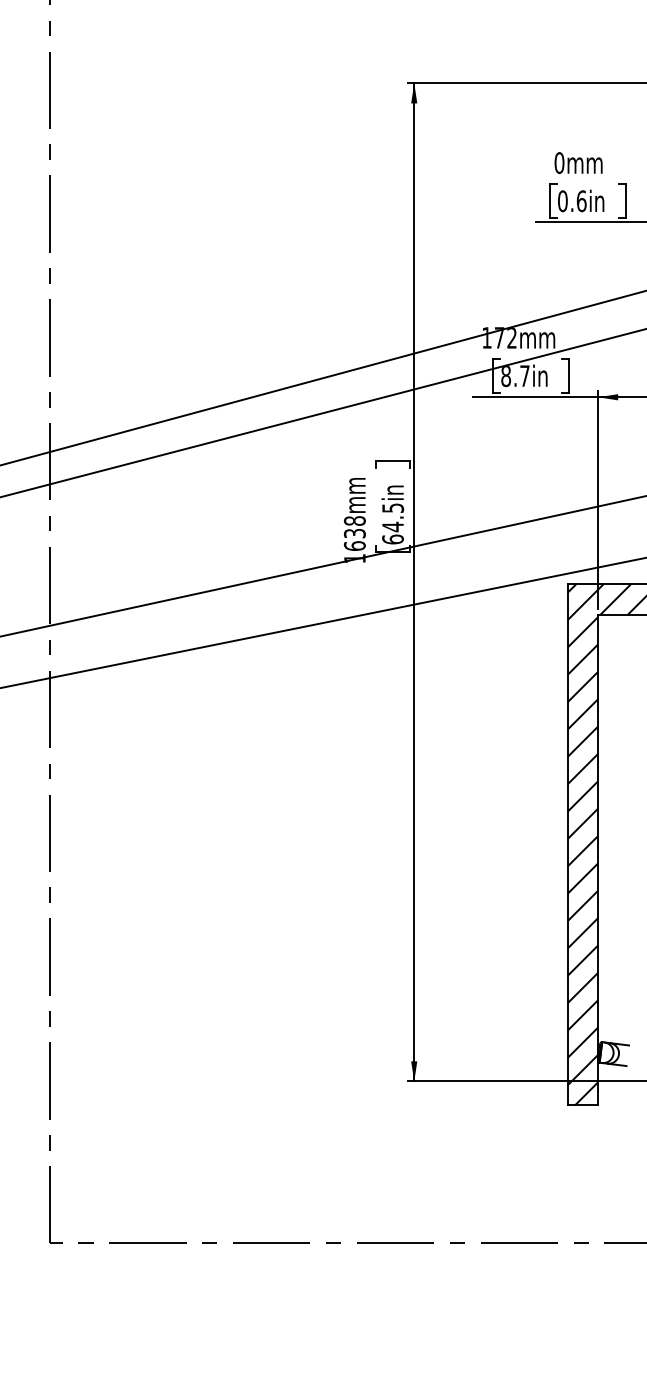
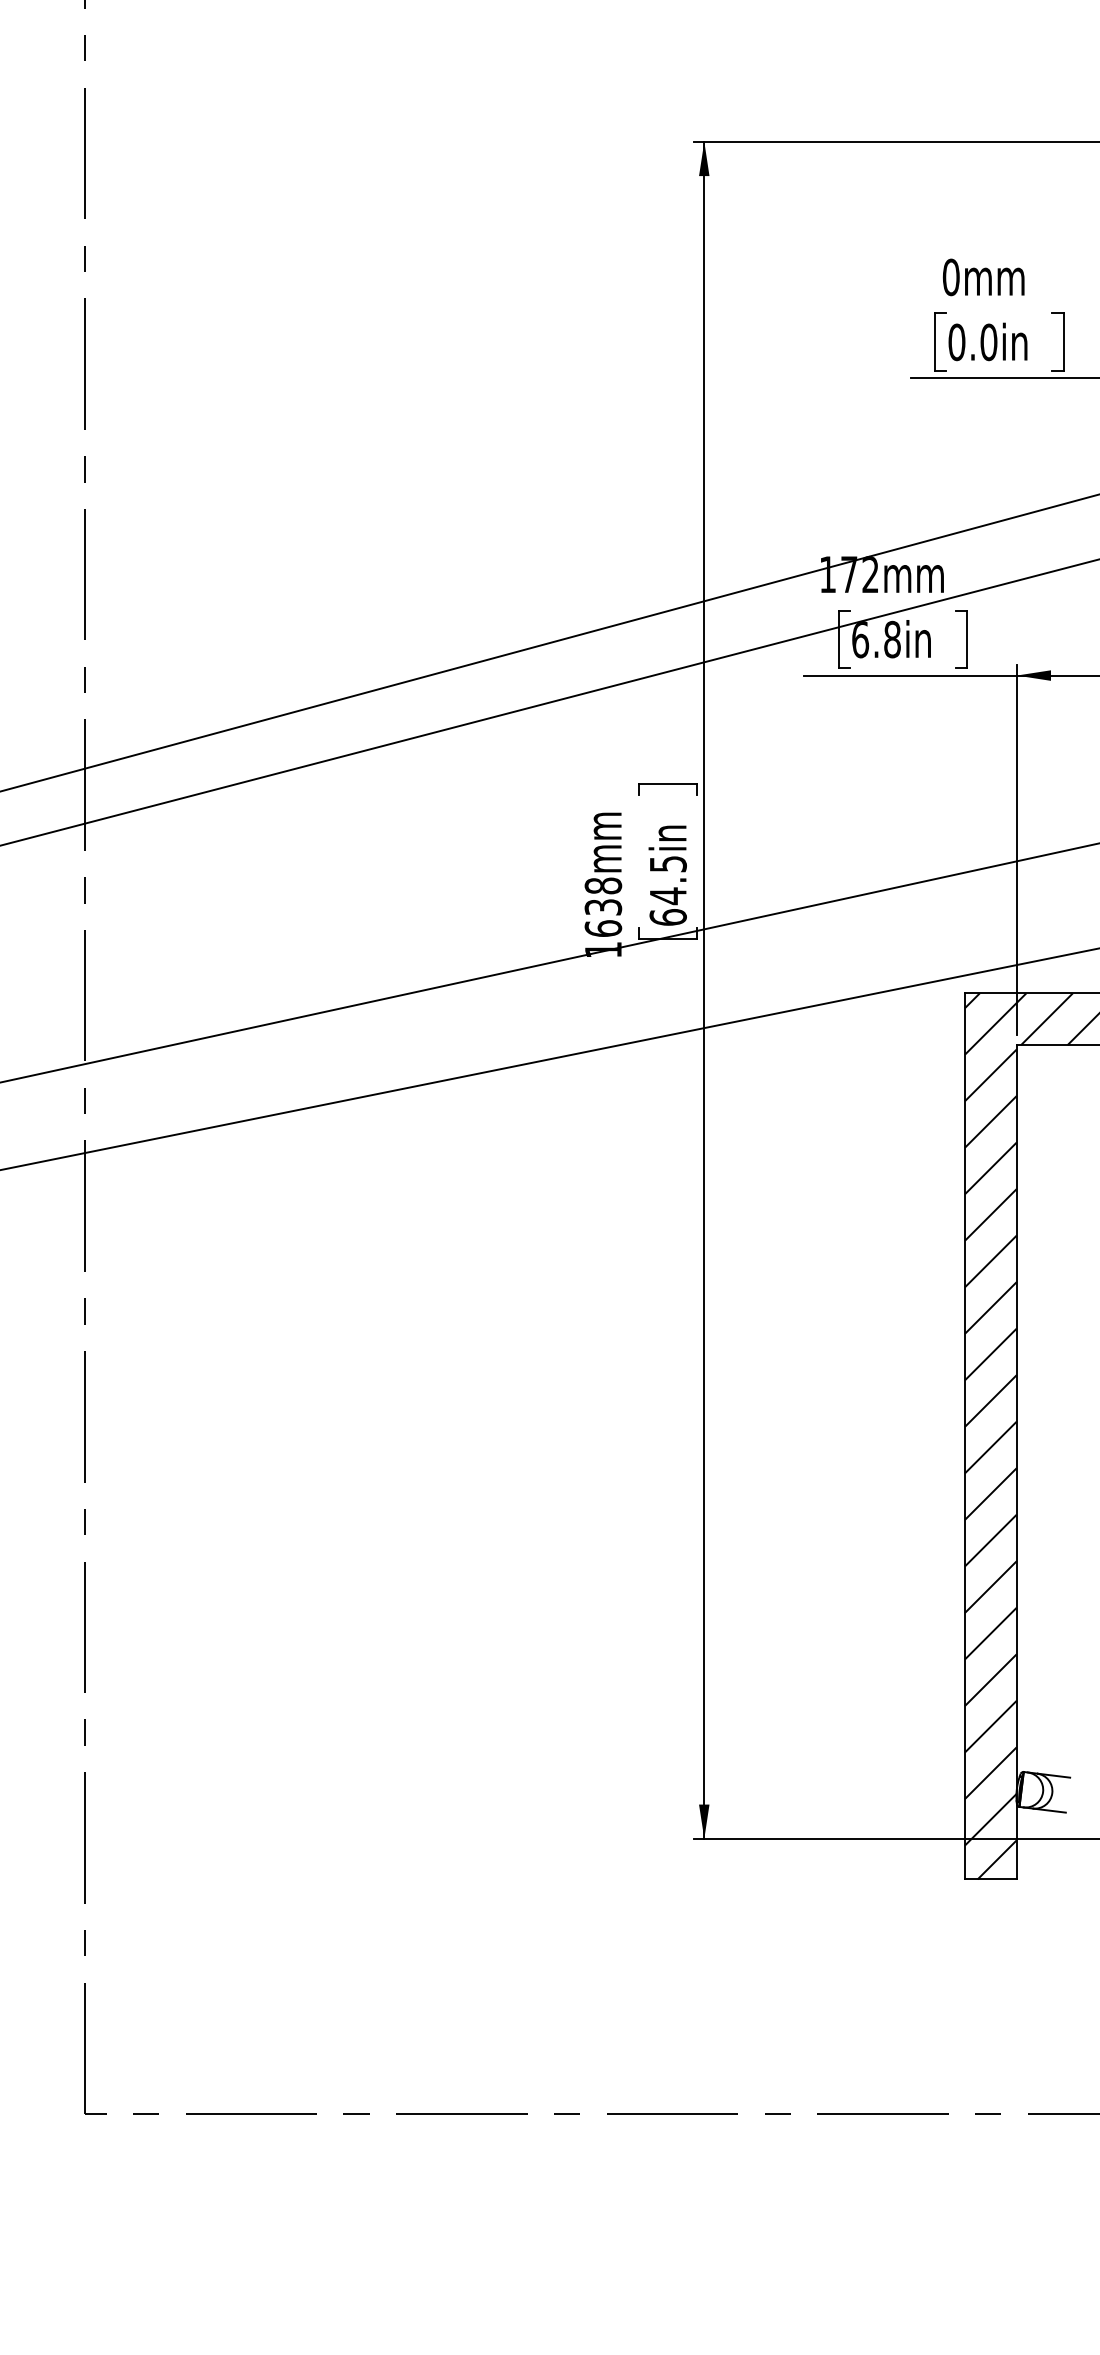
text: (581, 200) -> (988, 341), 0.6in -> 0.0in
text: (515, 376) -> (876, 640), 8.7in -> 6.8in

